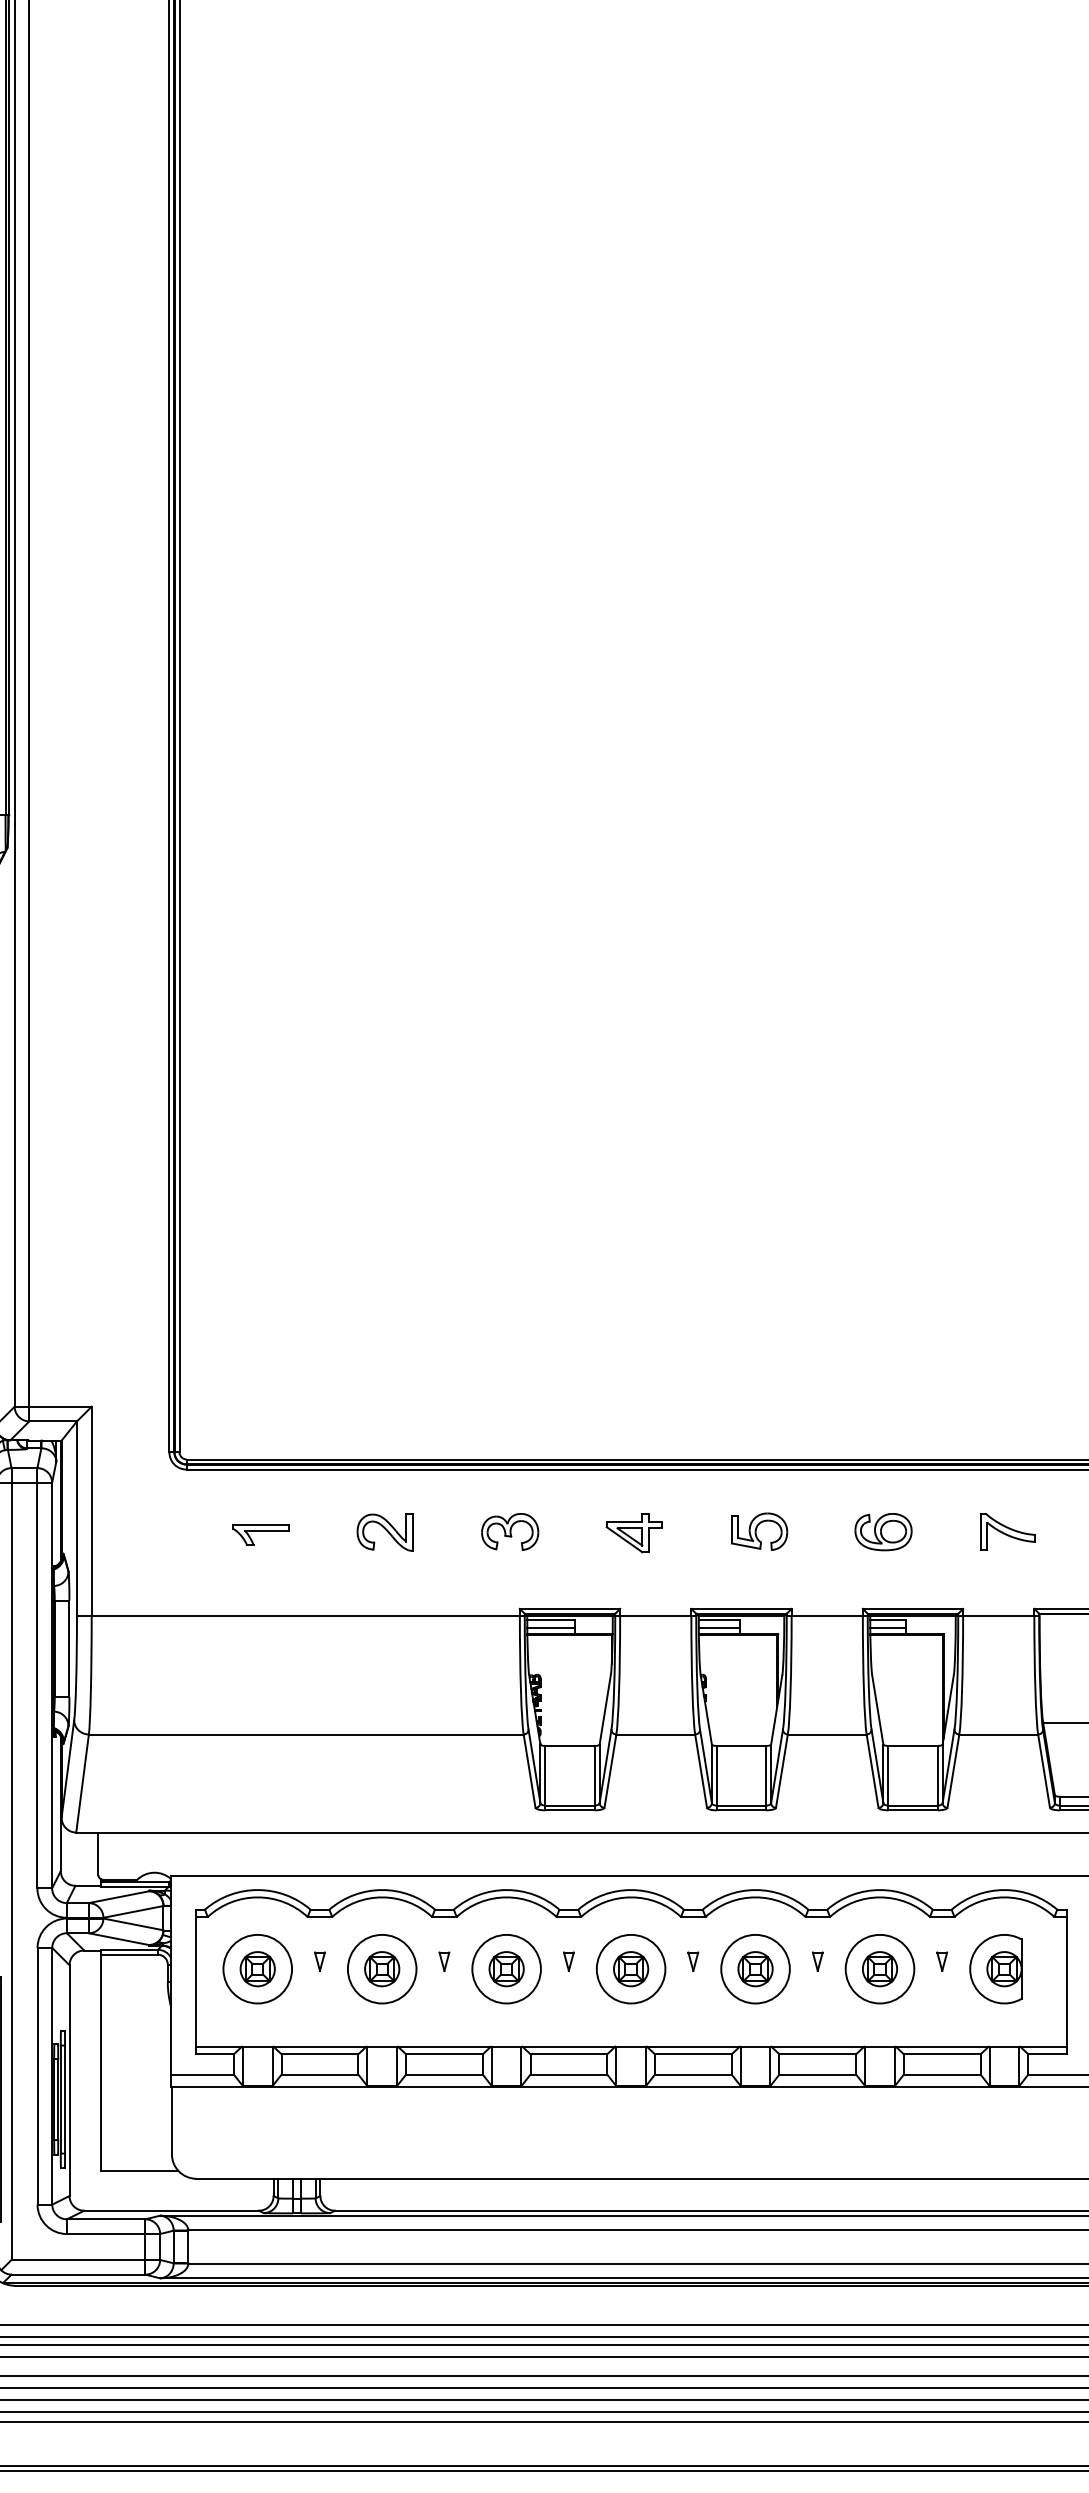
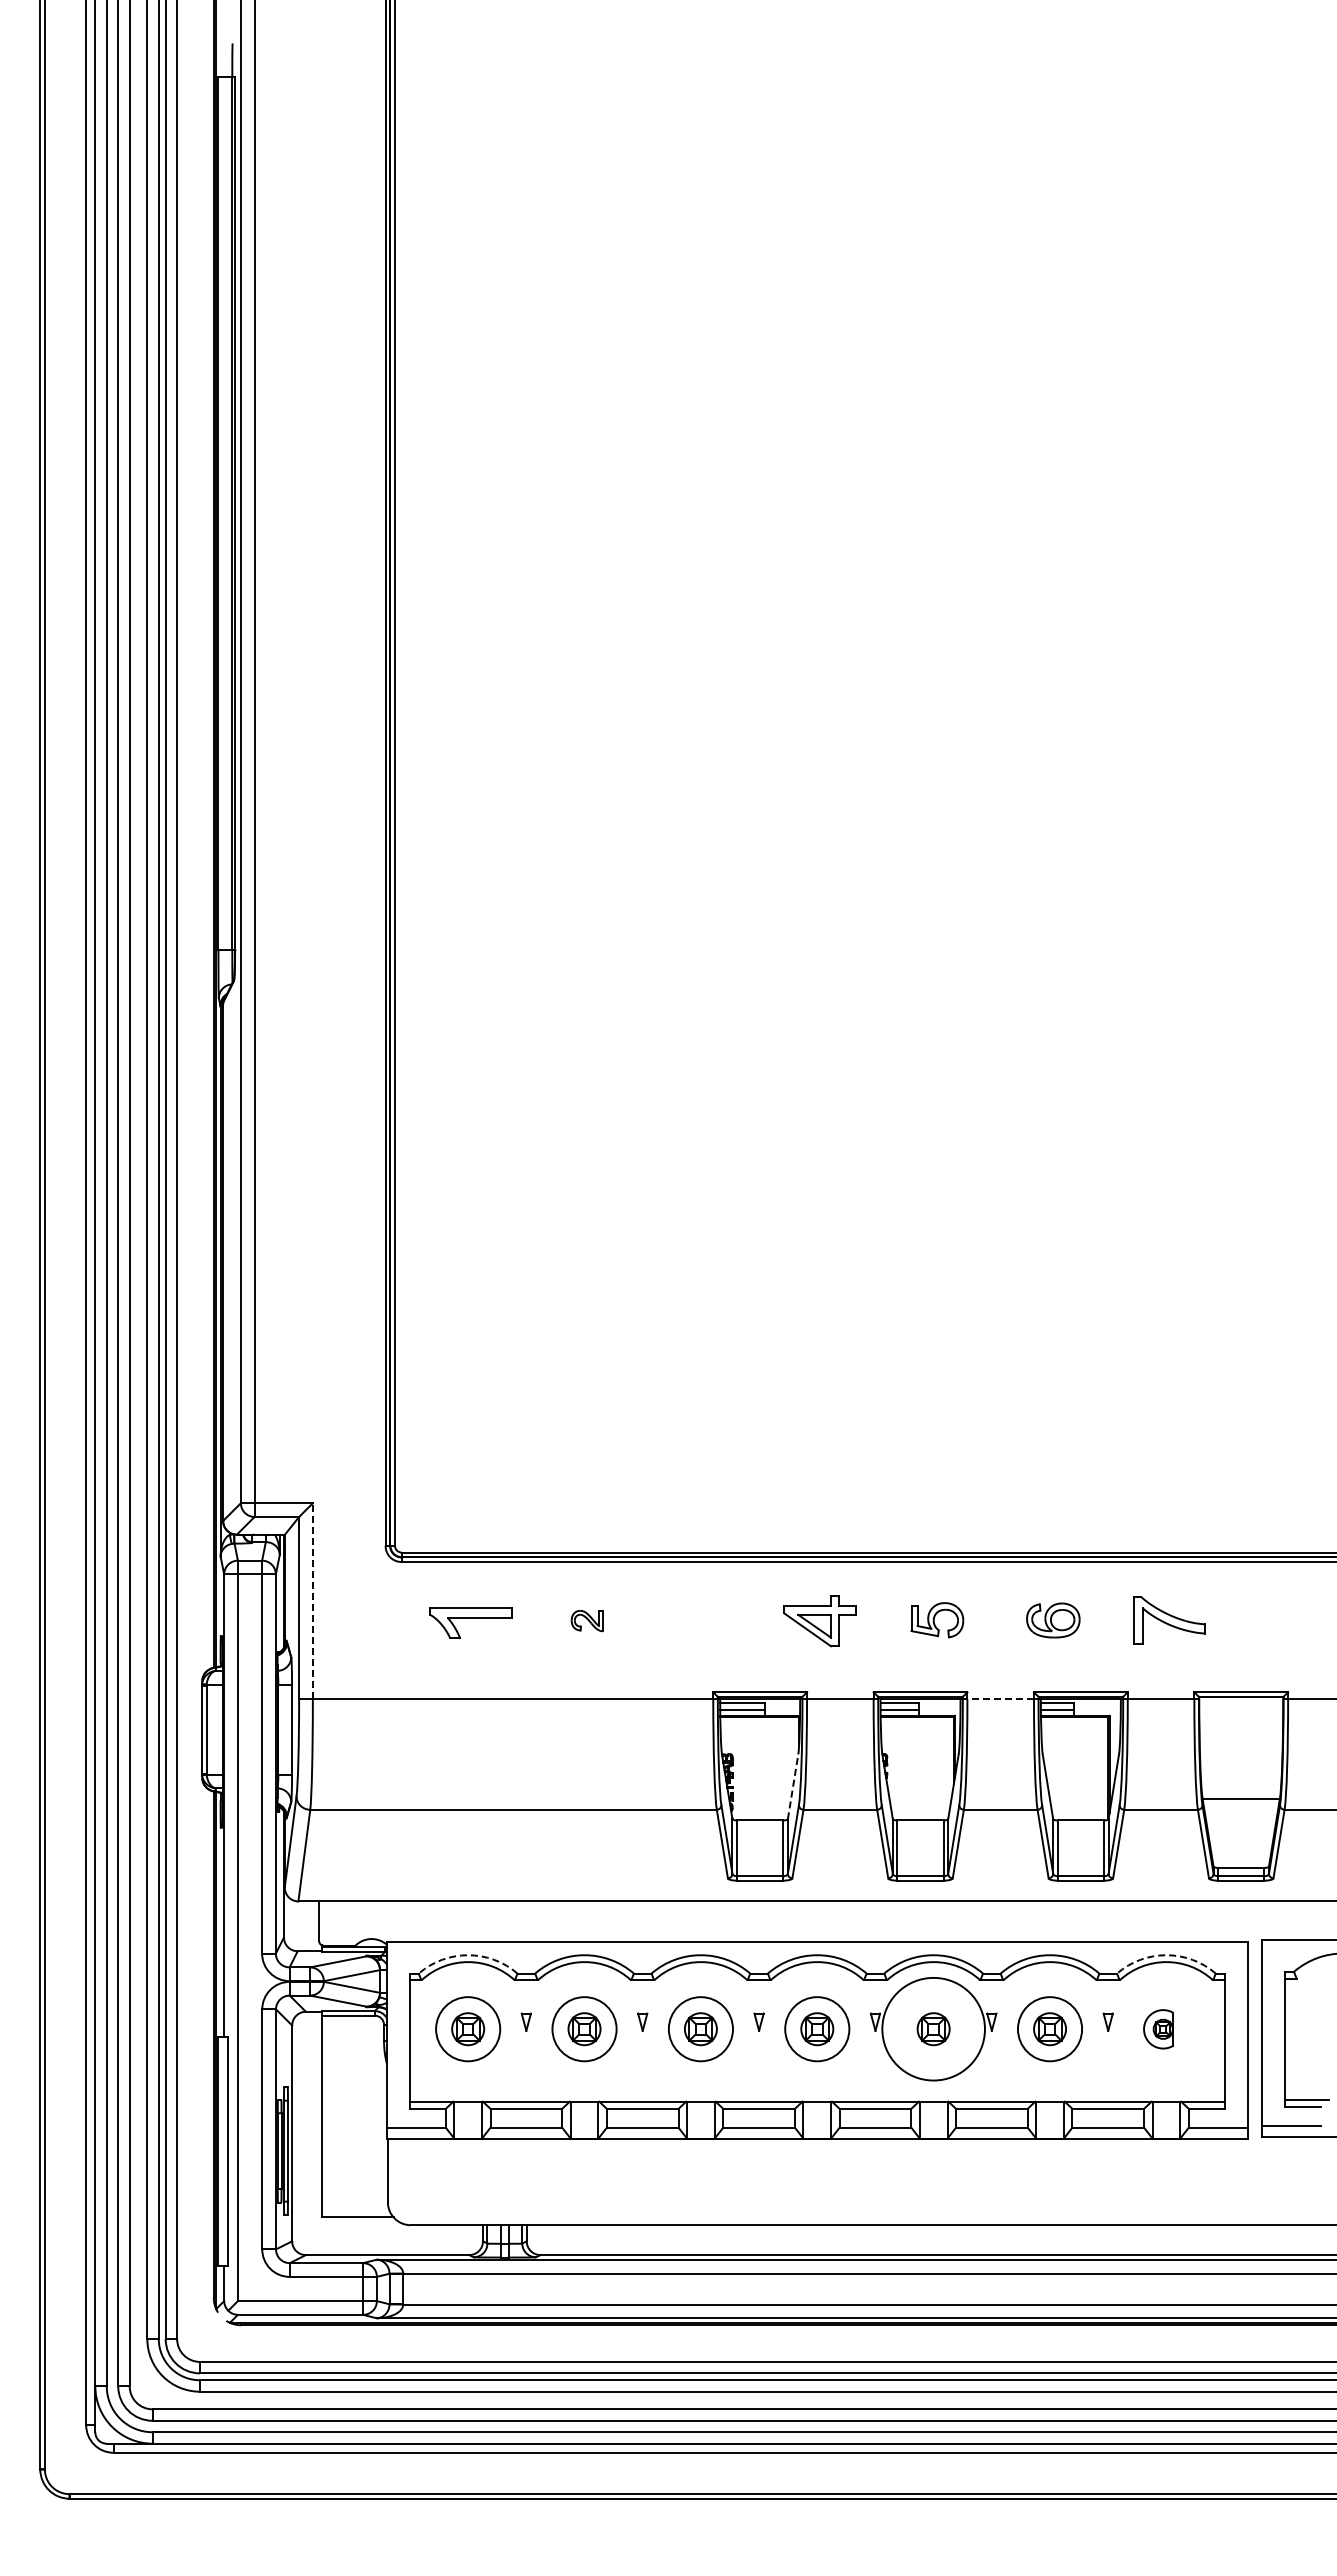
line: (91, 1511) -> (312, 1601), solid -> dashed
part: (1007, 1531) -> (1169, 1619), size x1.4
part: (384, 1532) -> (586, 1620), size x0.6
part: (510, 1532) -> (704, 1620), removed
part: (633, 1533) -> (819, 1621), size x1.4
part: (260, 1534) -> (470, 1622), size x1.6
line: (827, 1616) -> (1000, 1699), solid -> dashed
line: (605, 1709) -> (793, 1786), solid -> dashed
arc: (258, 1890) -> (468, 1955), solid -> dashed
arc: (1004, 1890) -> (1166, 1955), solid -> dashed
circle: (755, 1969) -> (933, 2029), size x1.6
part: (996, 1969) -> (1158, 2029), size x0.6

